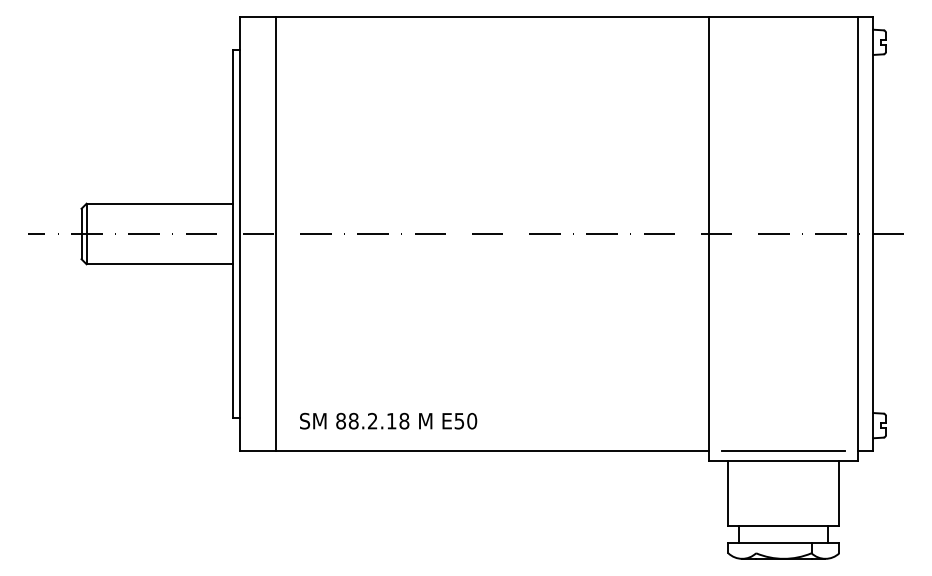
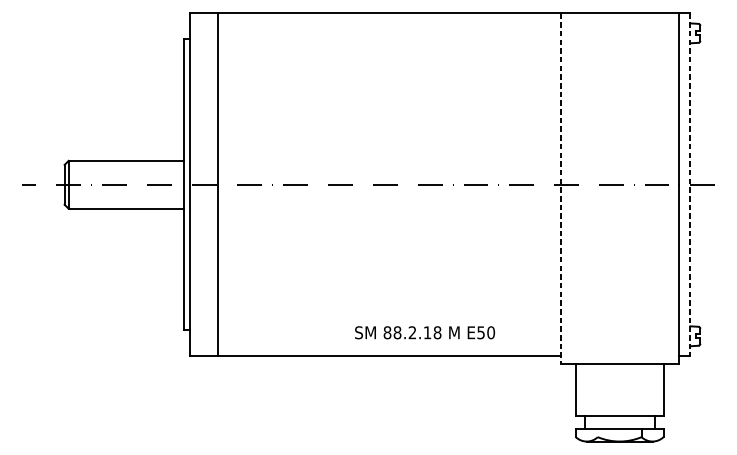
line: (873, 234) -> (690, 185), solid -> dashed
line: (709, 239) -> (560, 189), solid -> dashed
text: (388, 420) -> (425, 332), moved
line: (783, 450) -> (619, 355), removed

